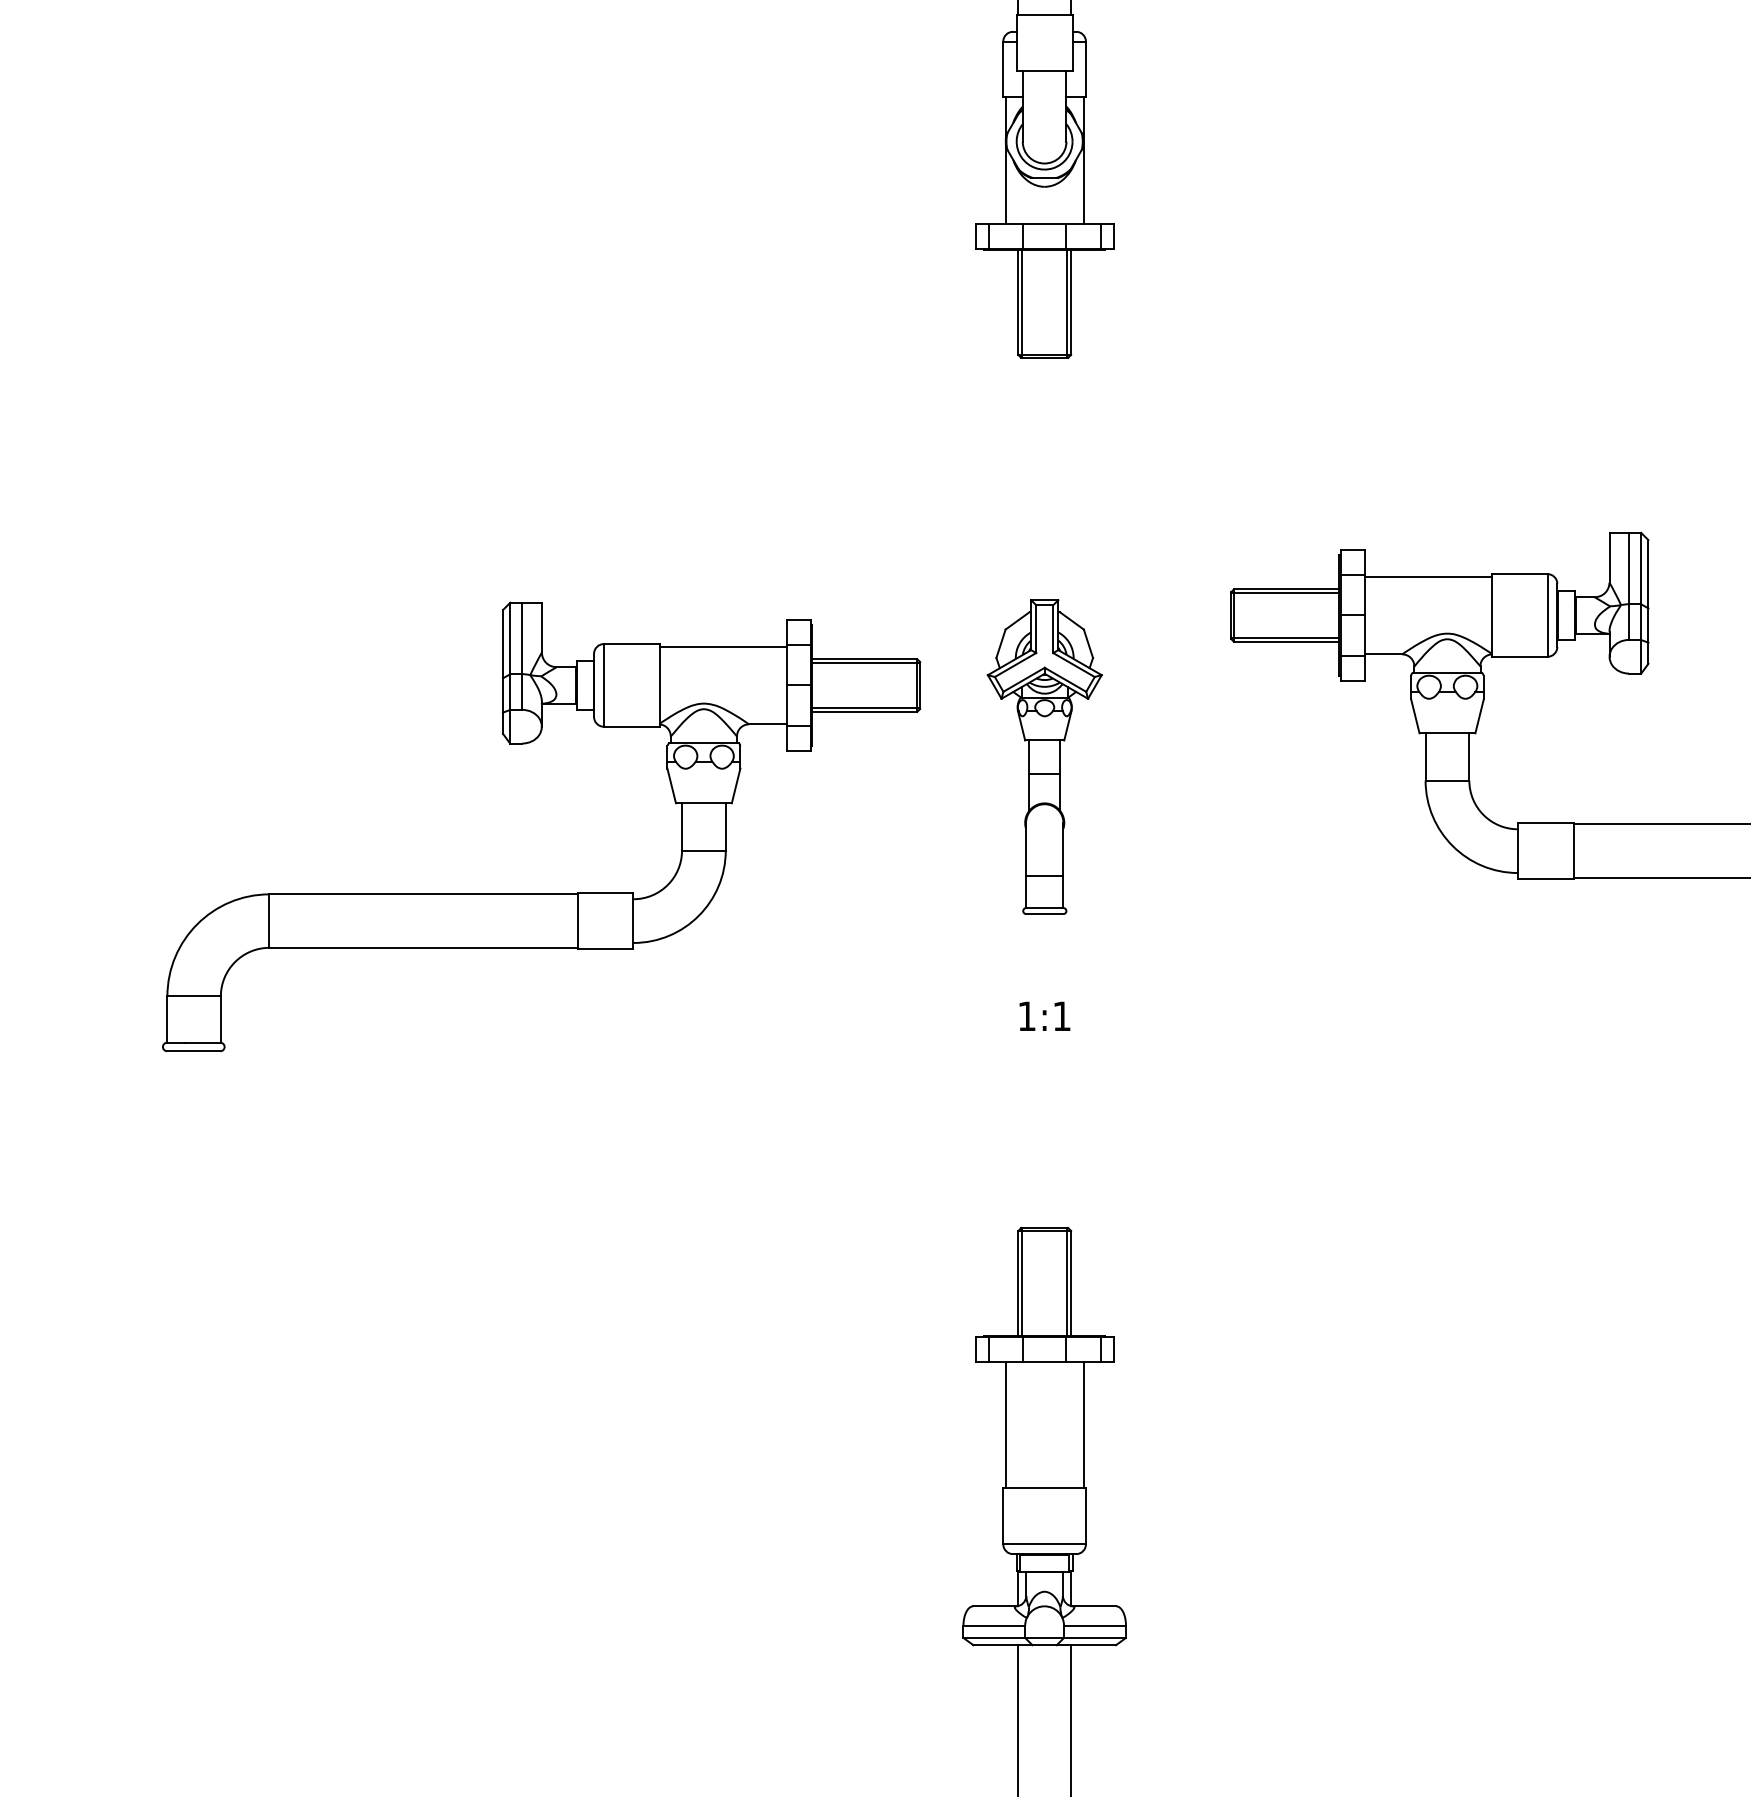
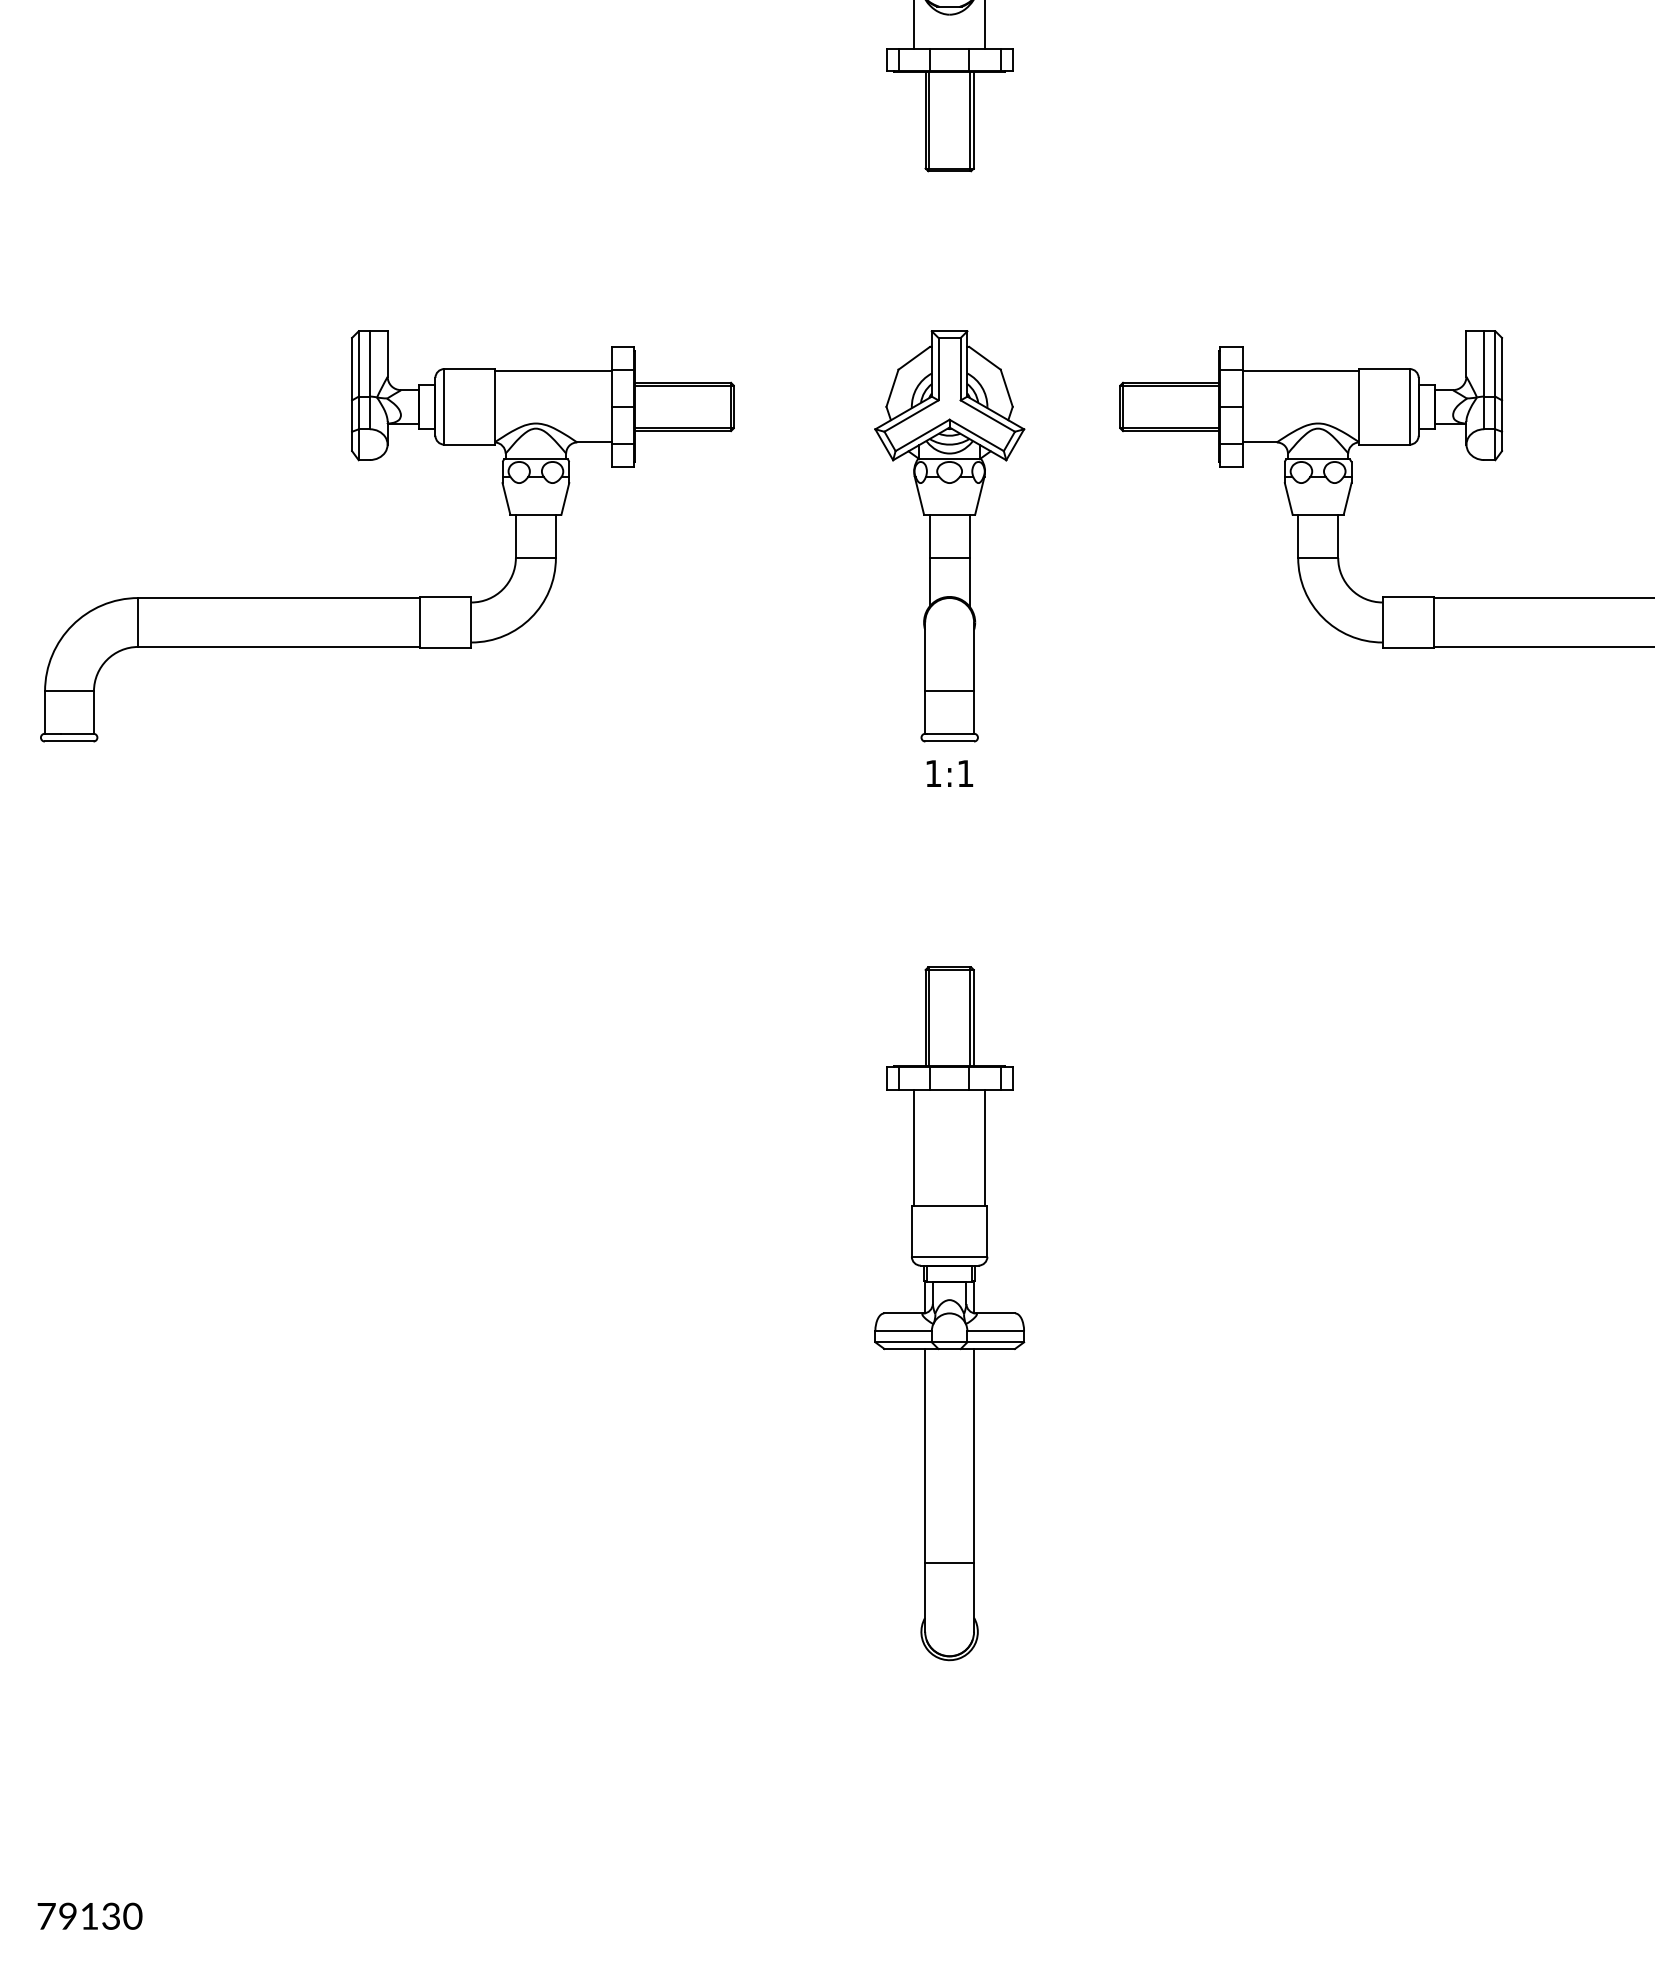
part: (1044, 757) -> (949, 536), size x1.43
part: (541, 893) -> (387, 597), moved

